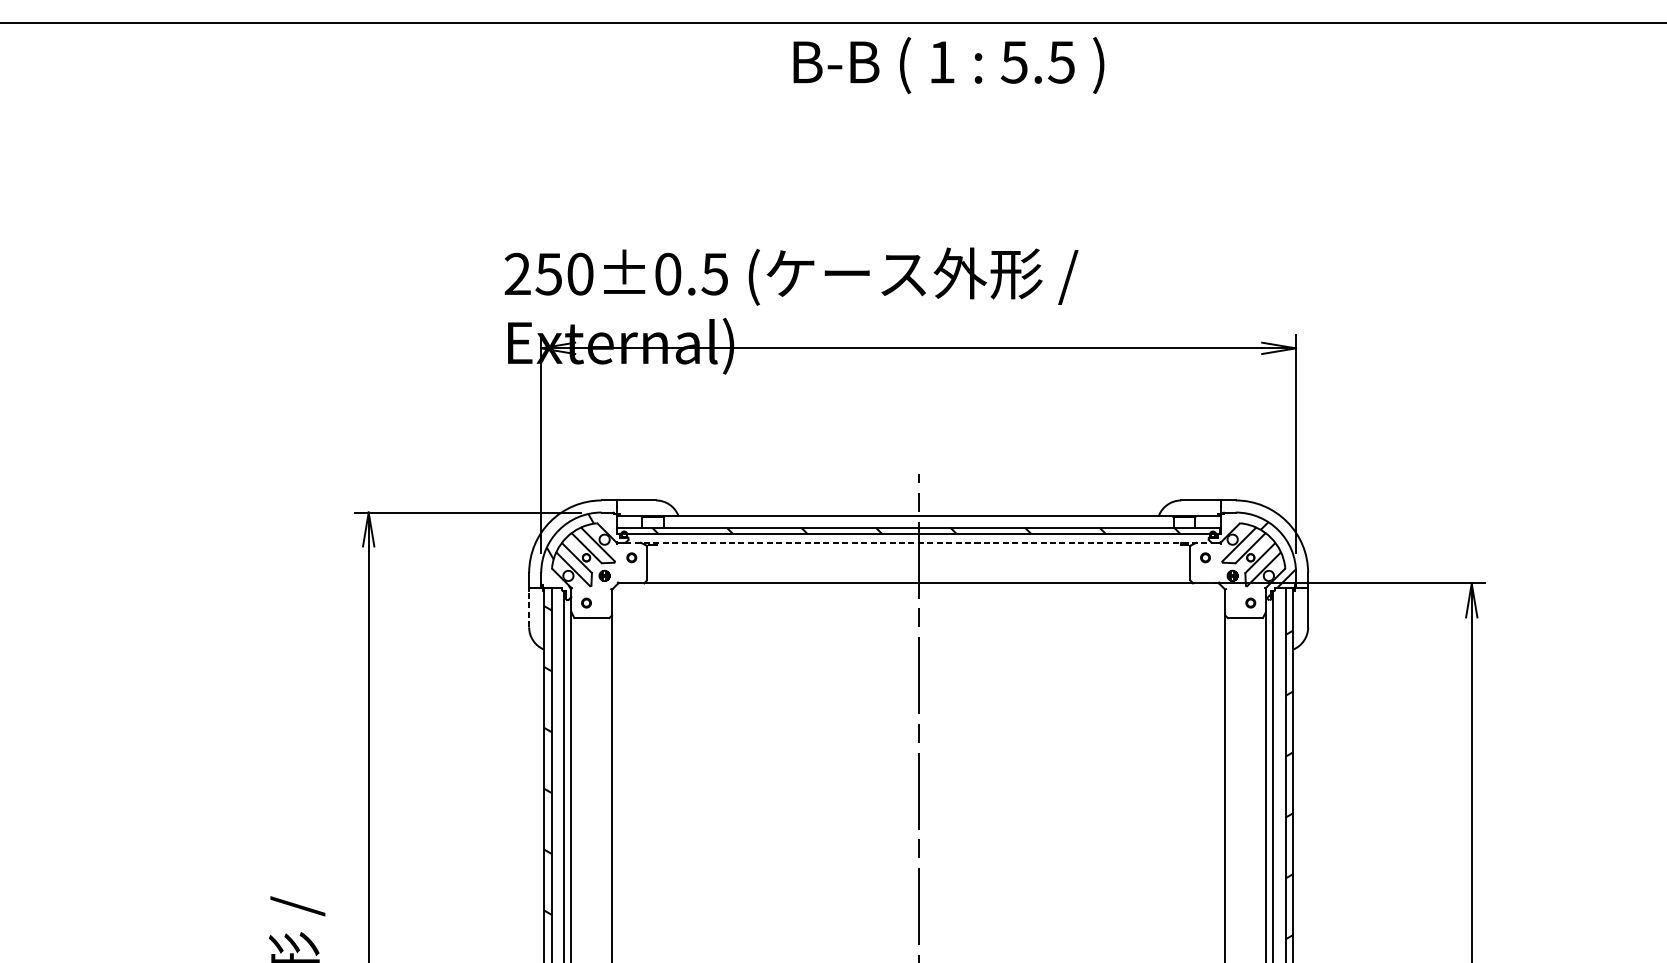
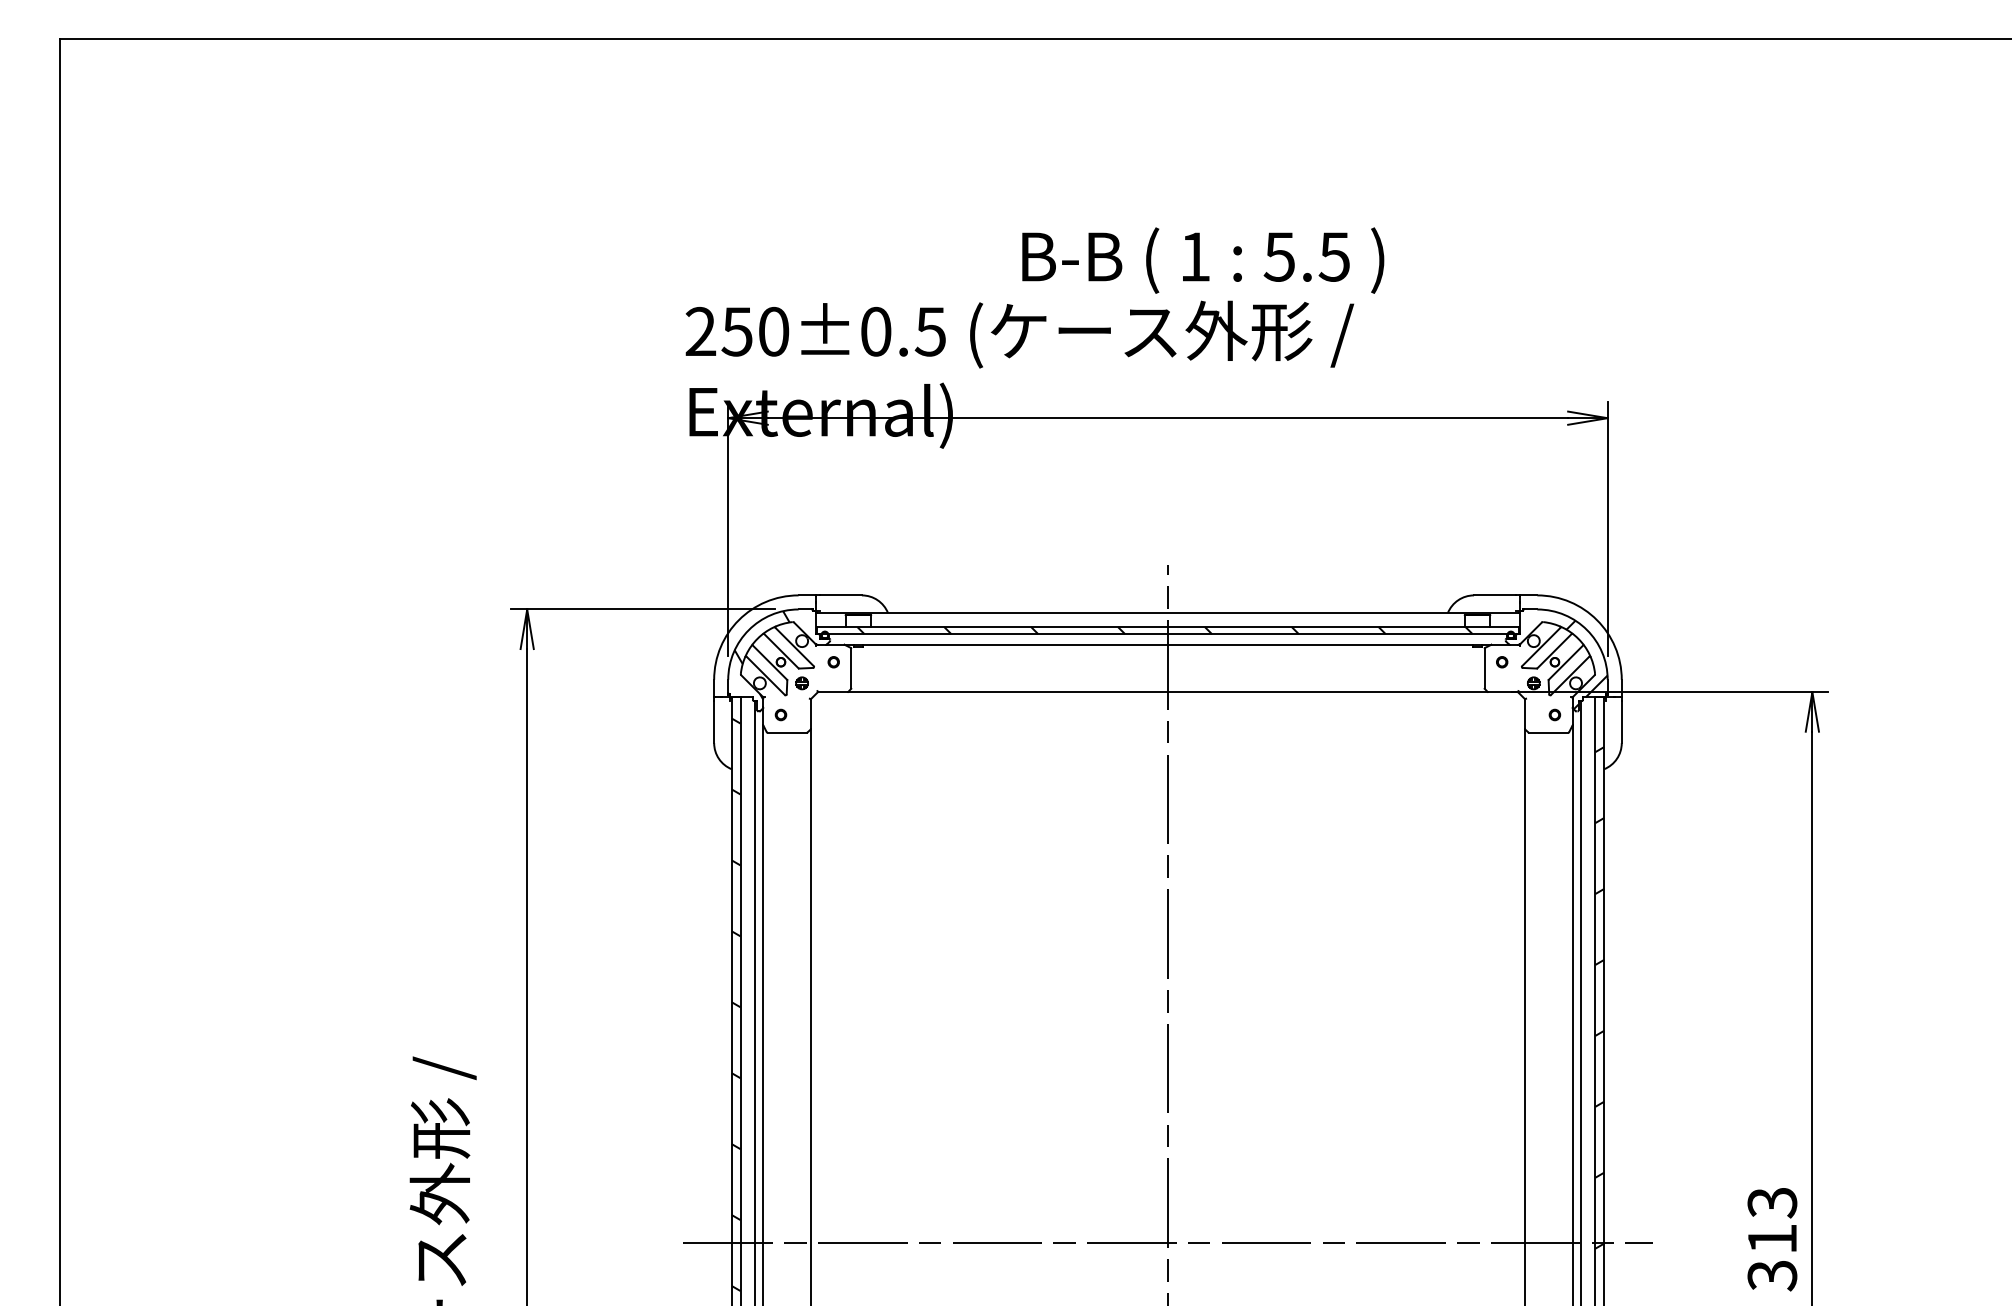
text: (949, 65) -> (1203, 260), moved
line: (918, 542) -> (1167, 644), dashed -> solid
line: (529, 608) -> (714, 721), dashed -> solid

